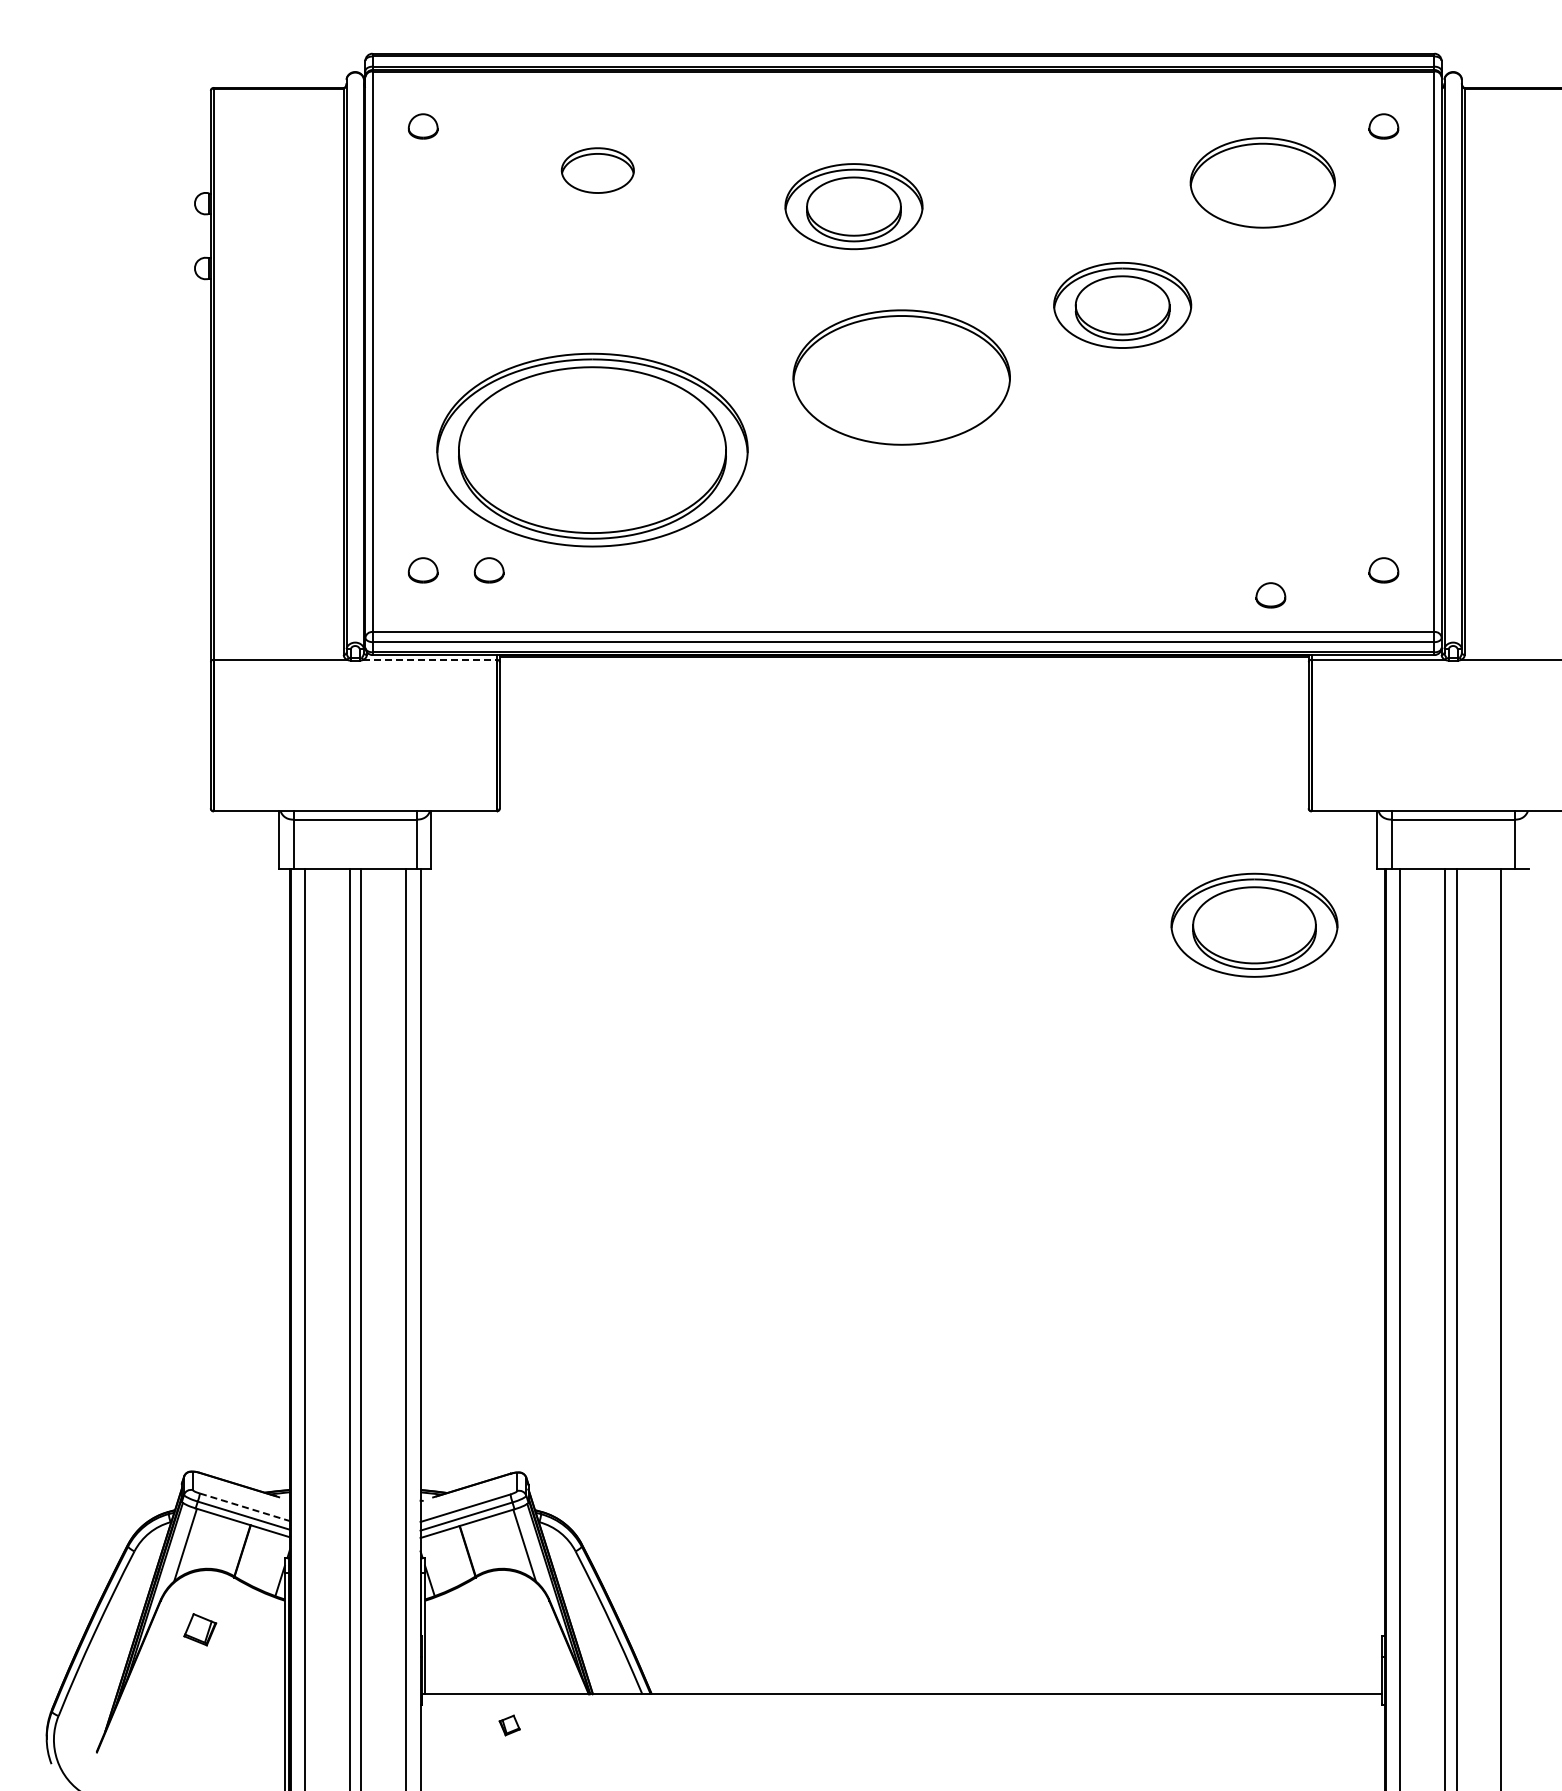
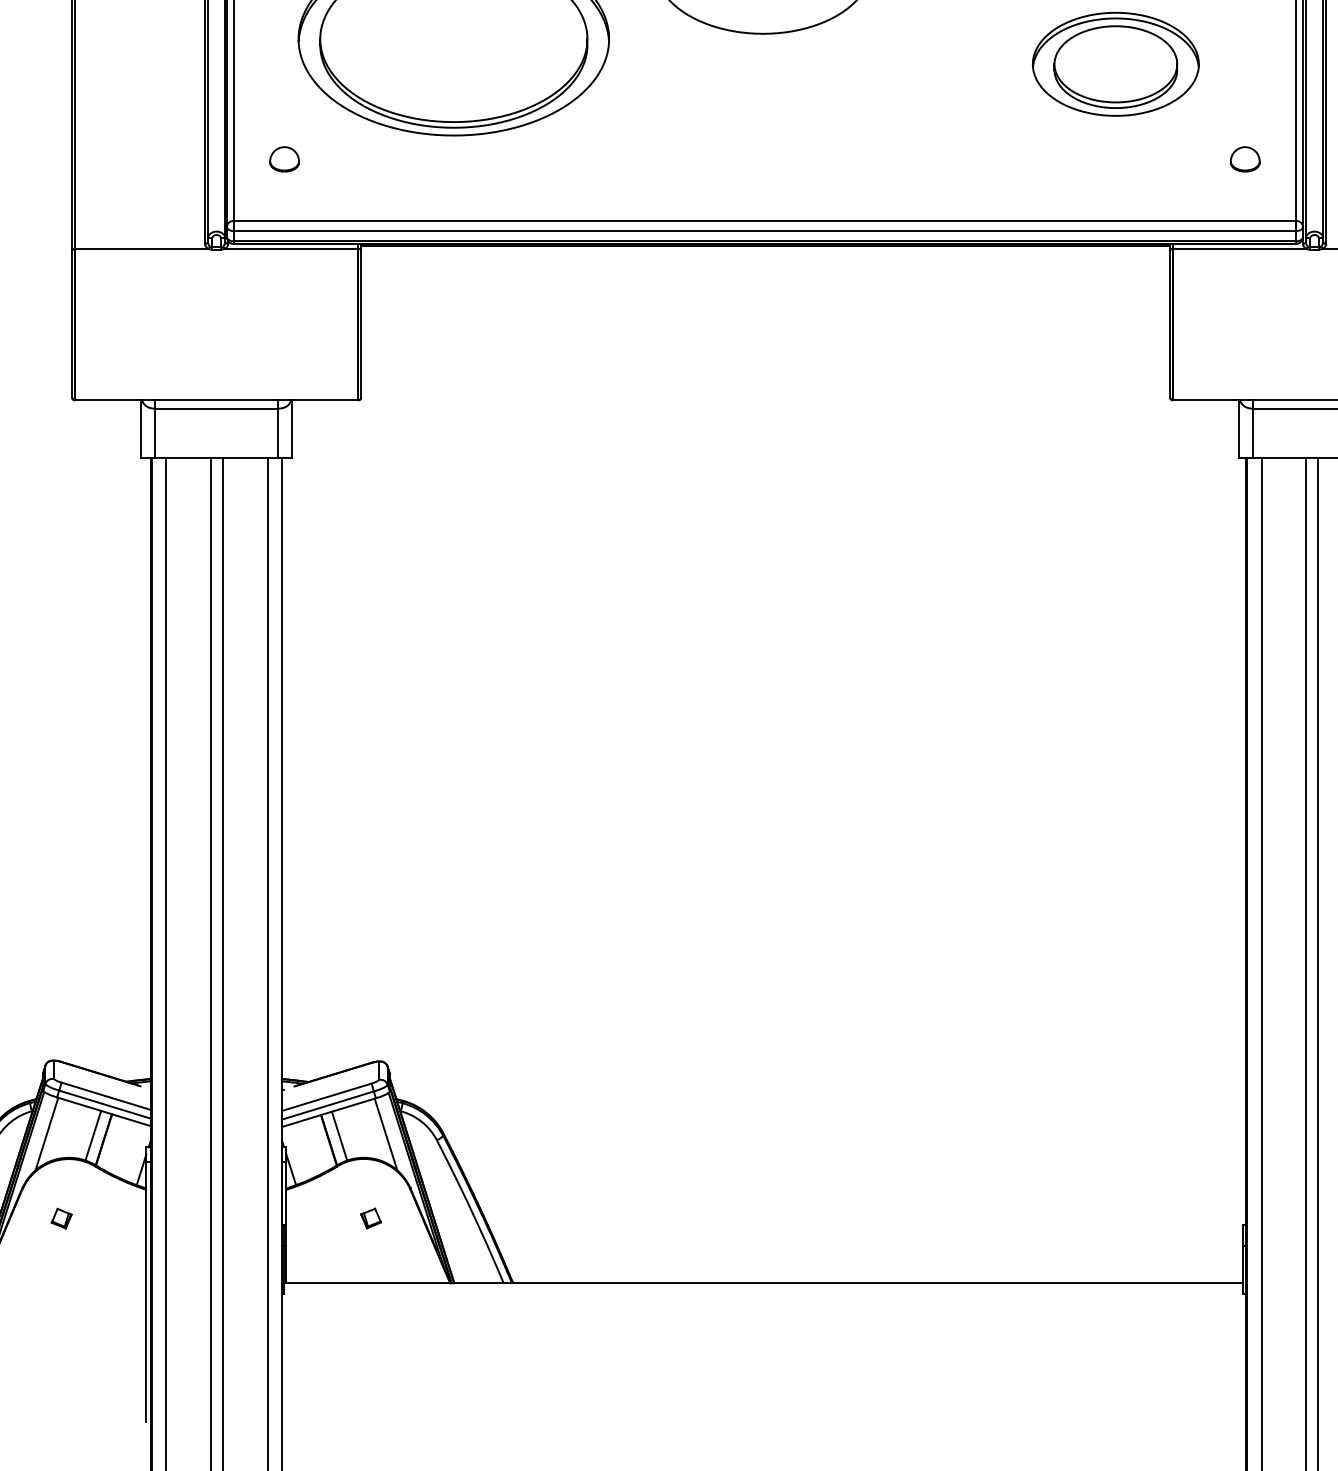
part: (488, 570) -> (349, 159), removed
part: (1270, 595) -> (1131, 184), removed
line: (430, 659) -> (291, 248), dashed -> solid
part: (1254, 924) -> (1115, 63), moved
line: (245, 1507) -> (106, 1096), dashed -> solid
line: (231, 1546) -> (92, 1135), added
line: (477, 1546) -> (338, 1135), added
part: (200, 1629) -> (61, 1218), size x0.62
part: (509, 1725) -> (370, 1218), moved

